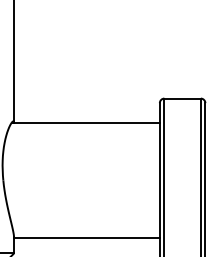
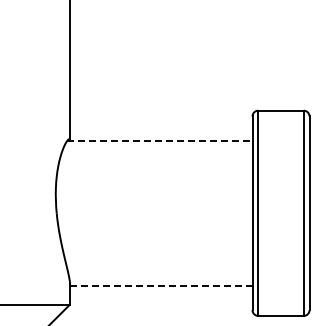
line: (85, 122) -> (159, 140), solid -> dashed
line: (87, 238) -> (161, 285), solid -> dashed

